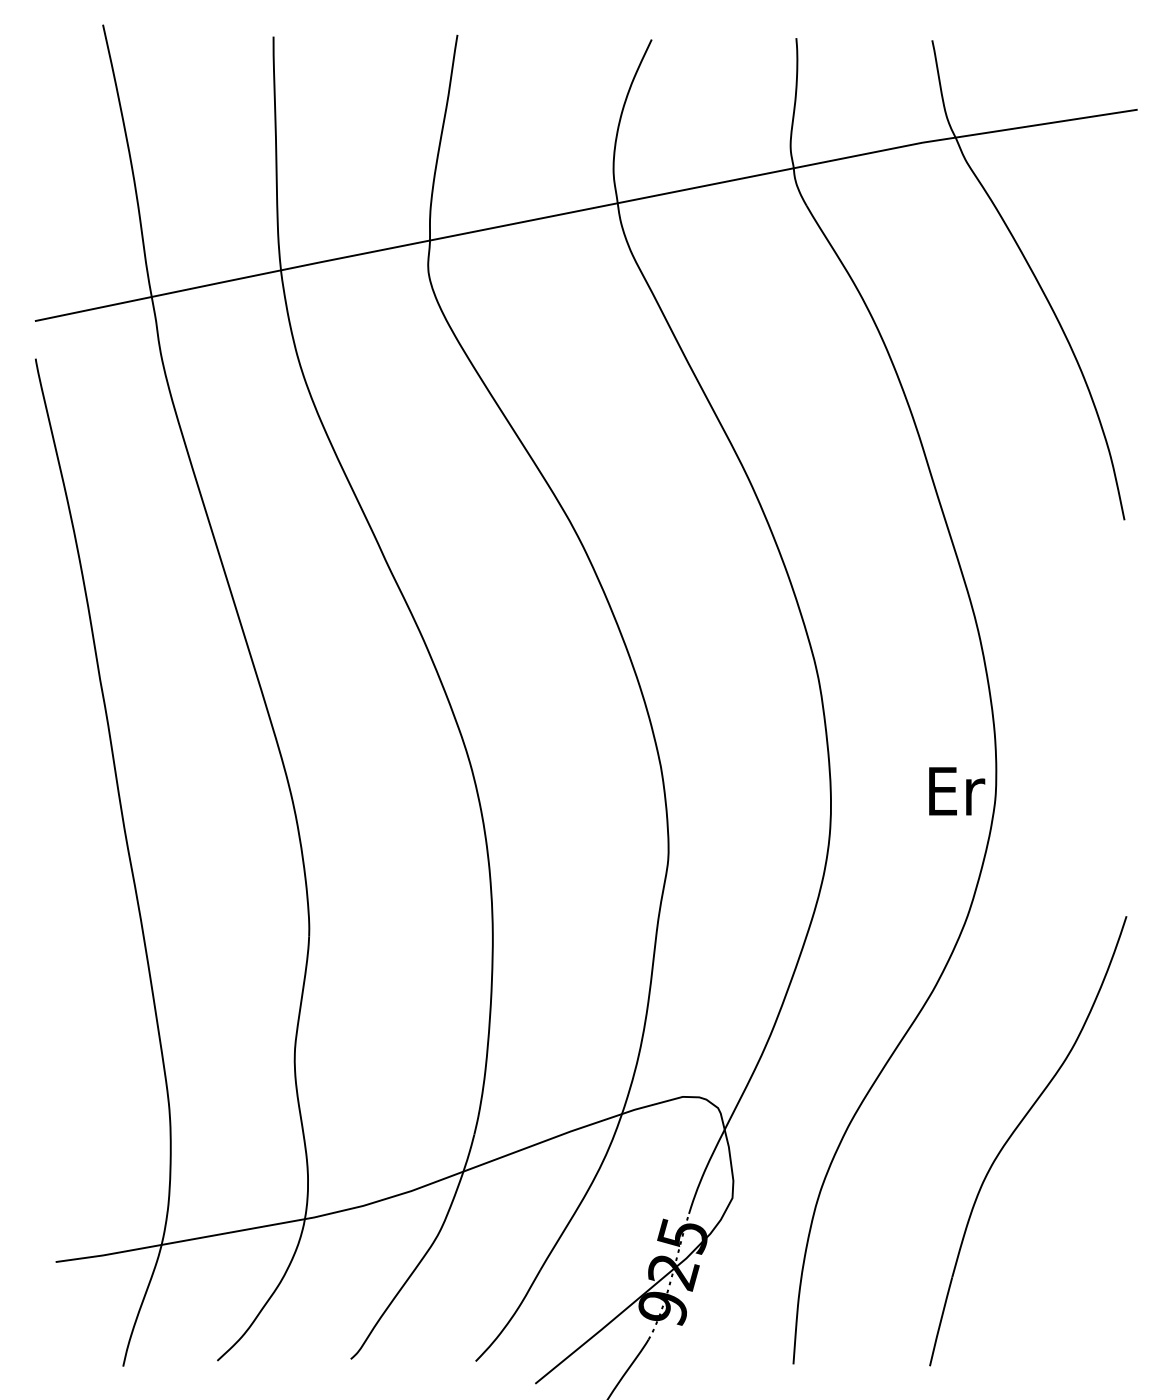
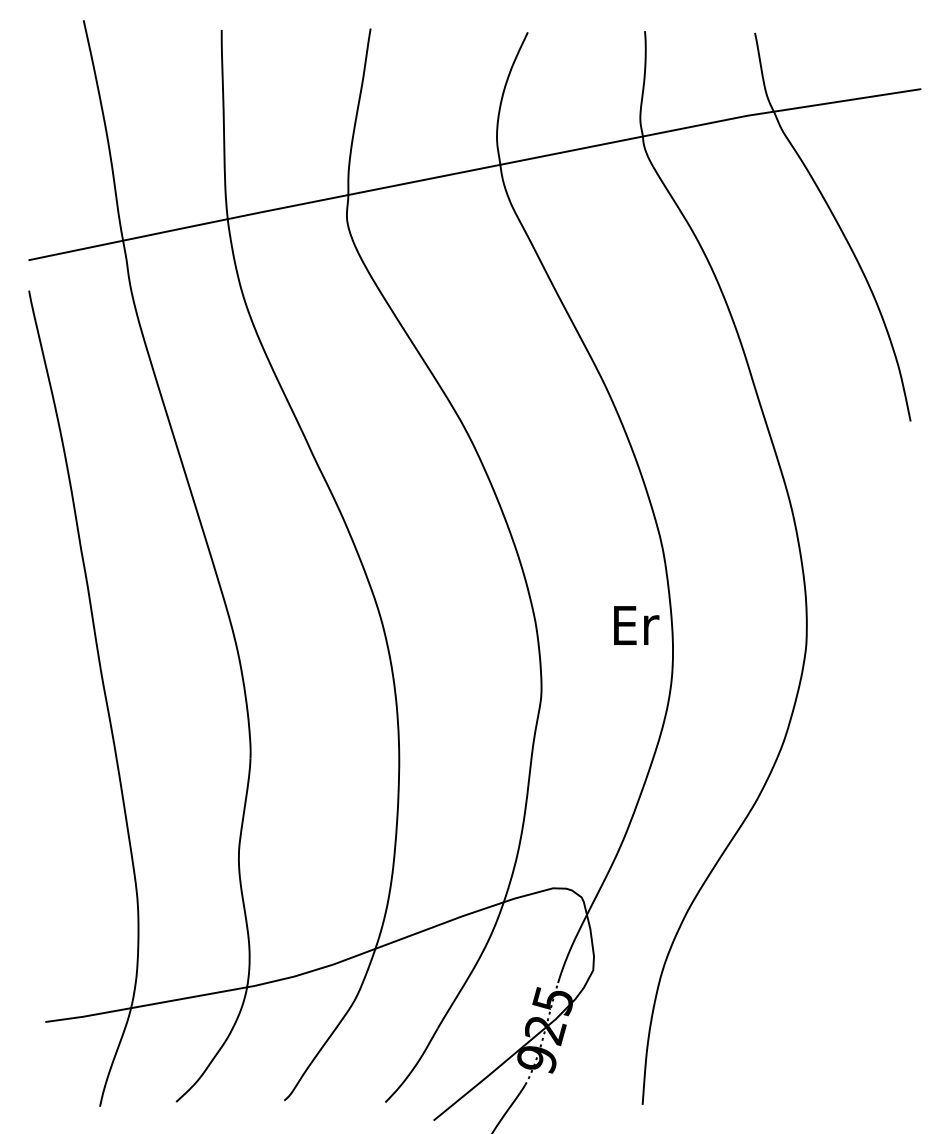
text: (957, 791) -> (636, 625), moved
part: (1015, 1131) -> (822, 916), removed

